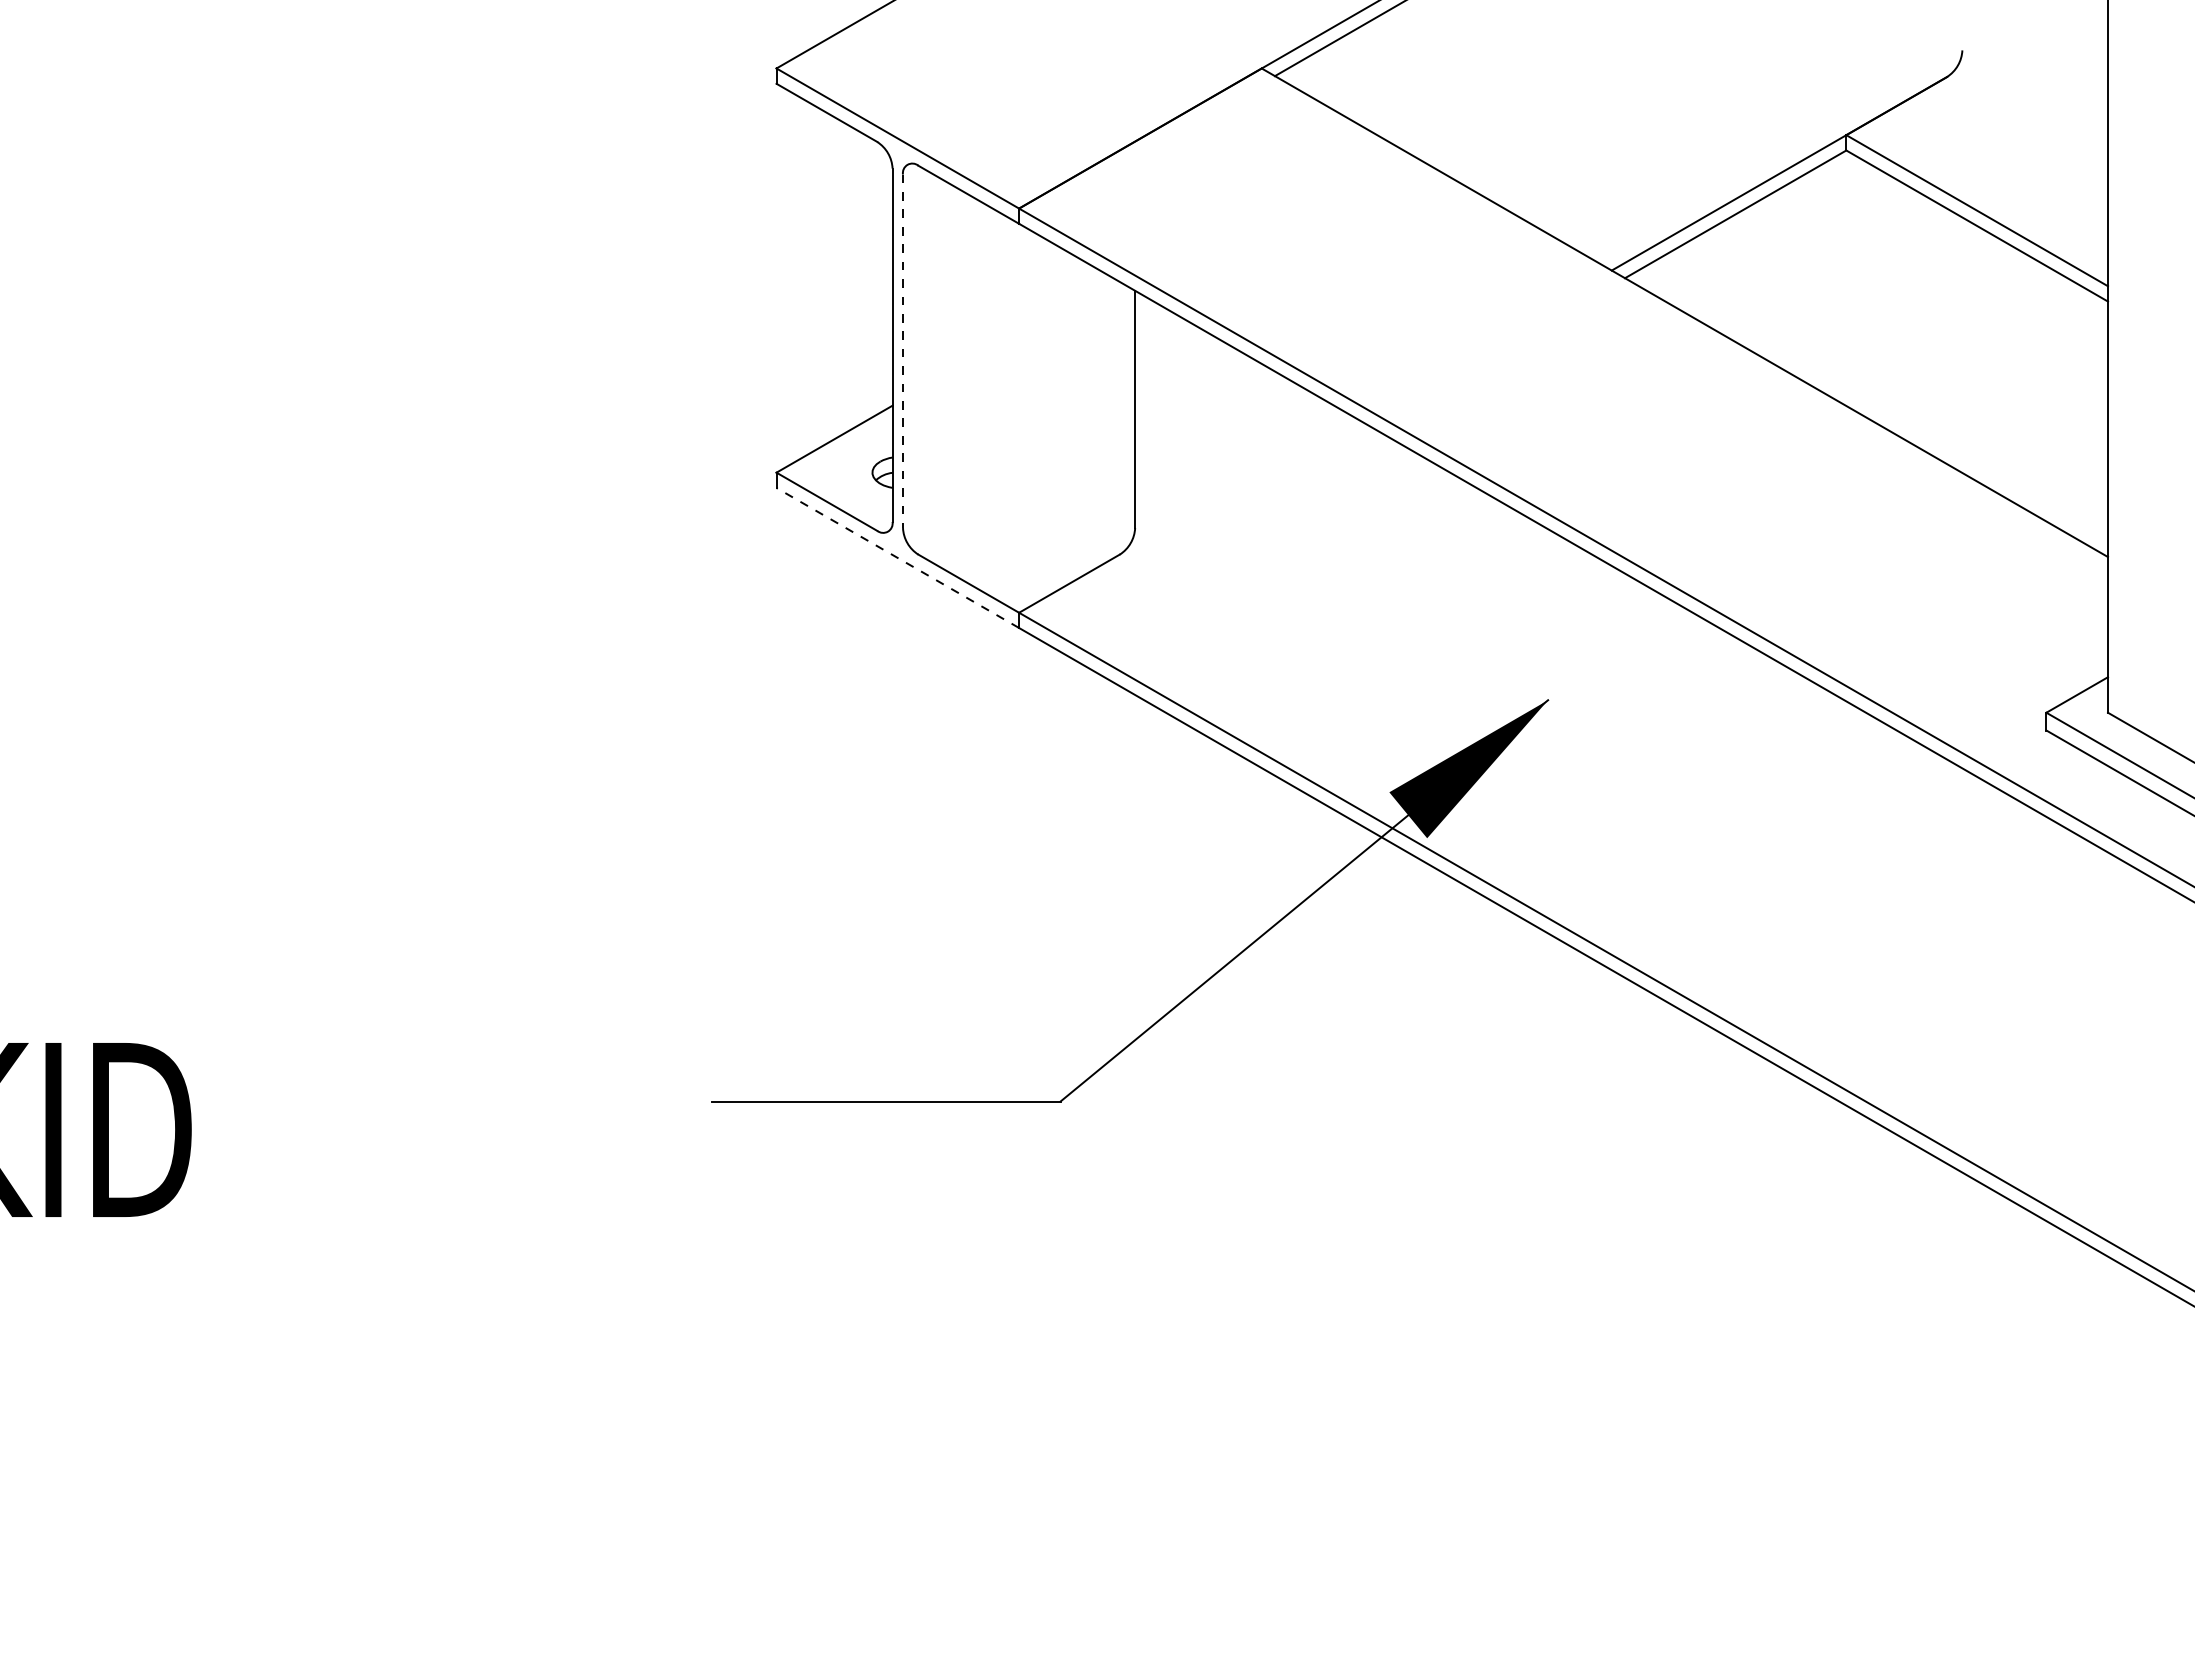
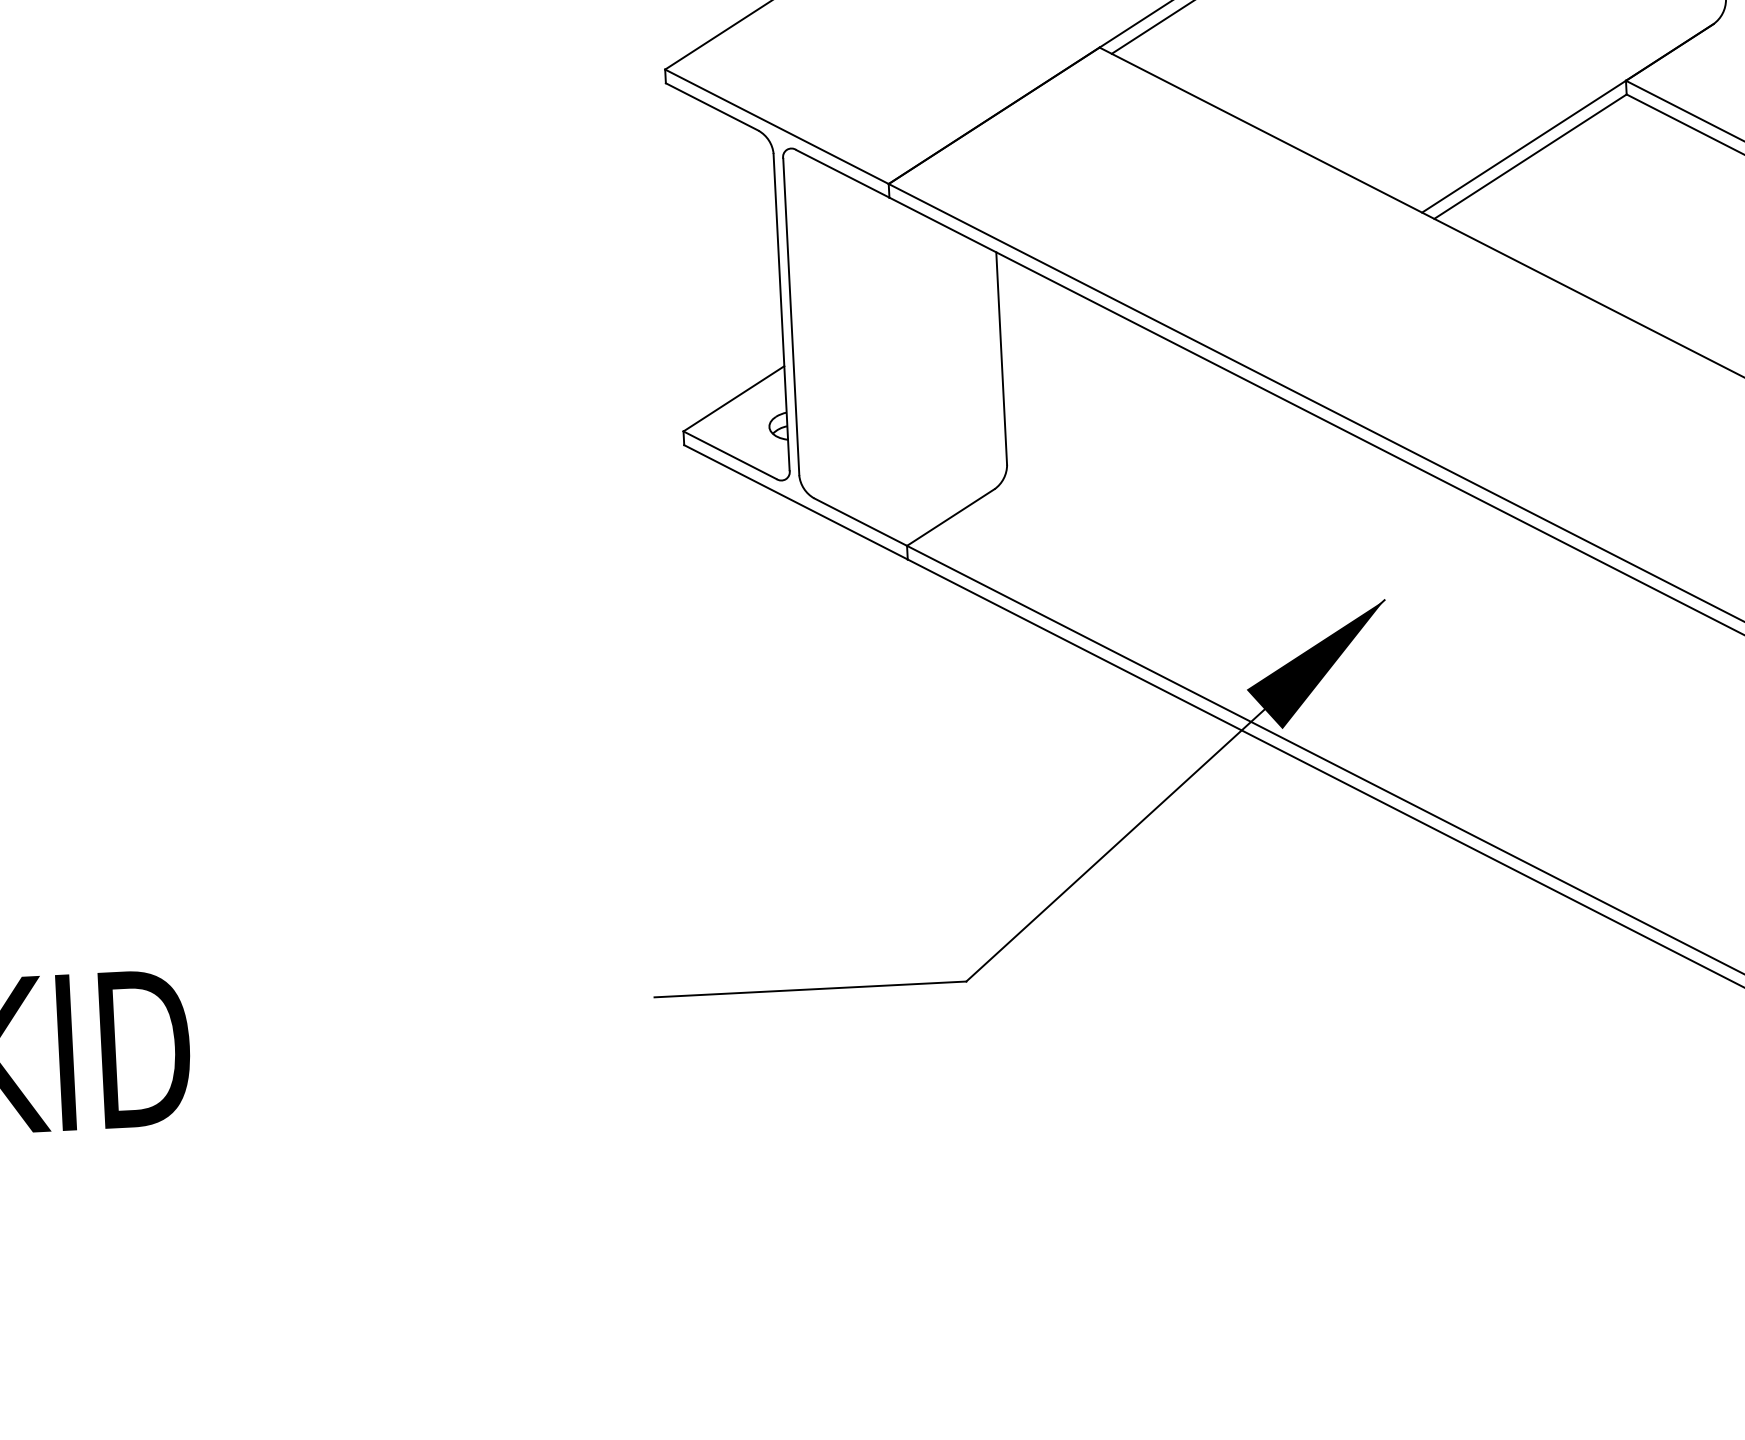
line: (903, 351) -> (791, 317), dashed -> solid
line: (897, 557) -> (795, 501), dashed -> solid

